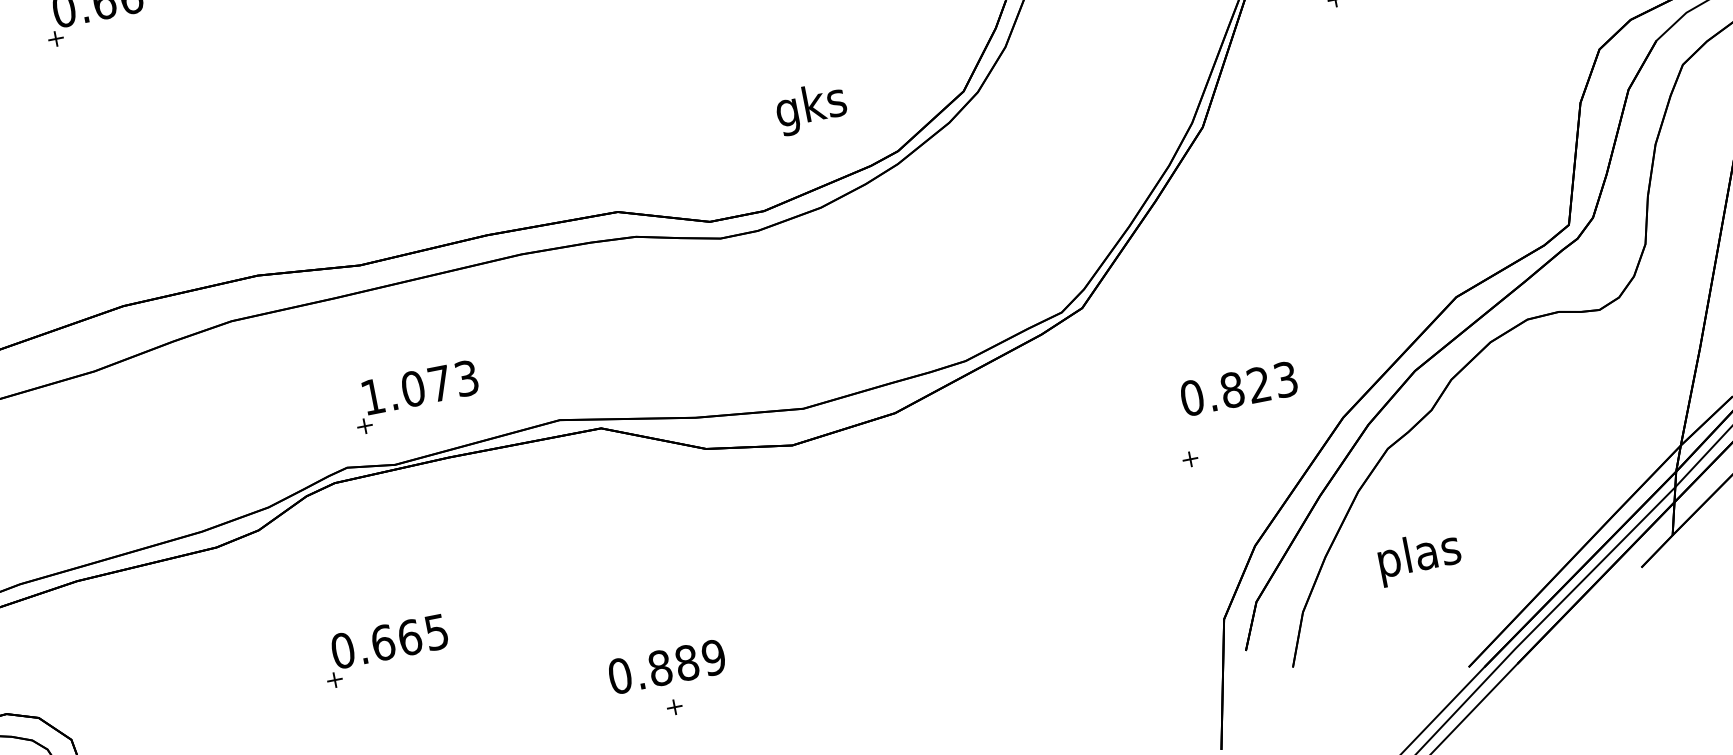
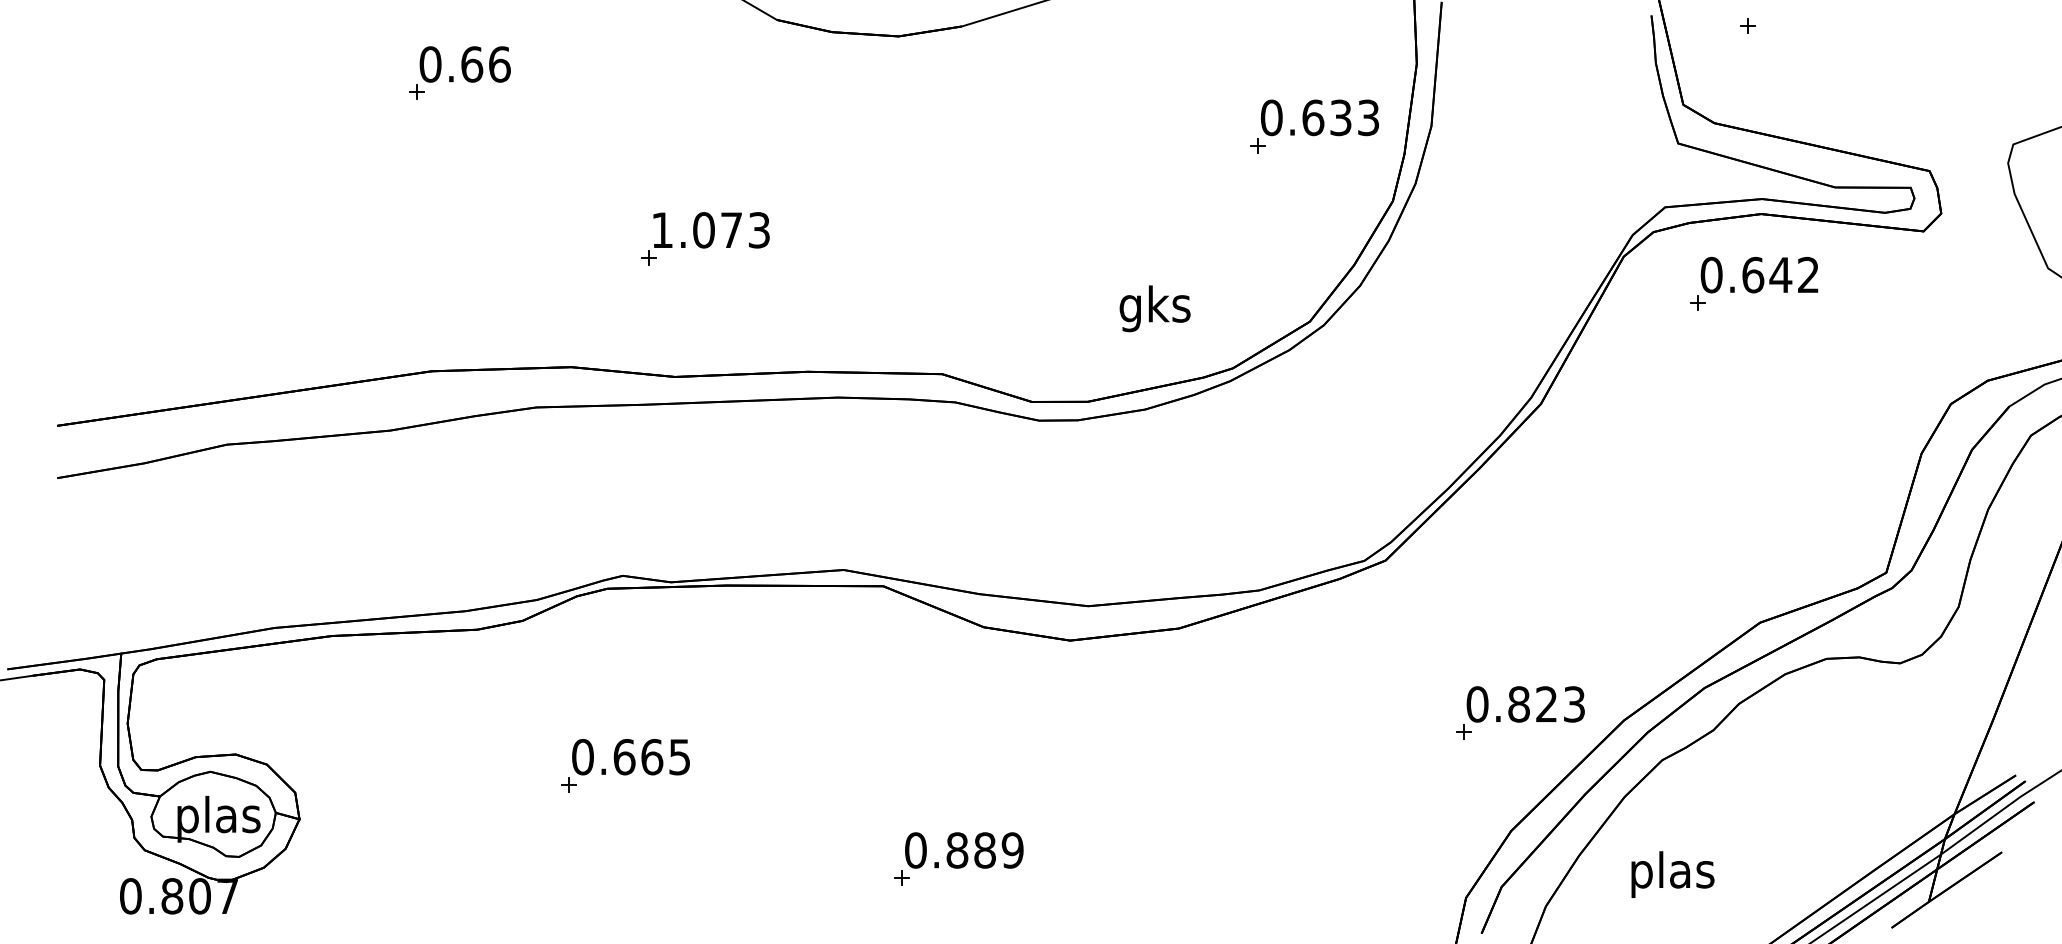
text: (1238, 388) -> (1525, 704), moved
part: (416, 396) -> (705, 238), moved
text: (667, 666) -> (964, 850), moved

